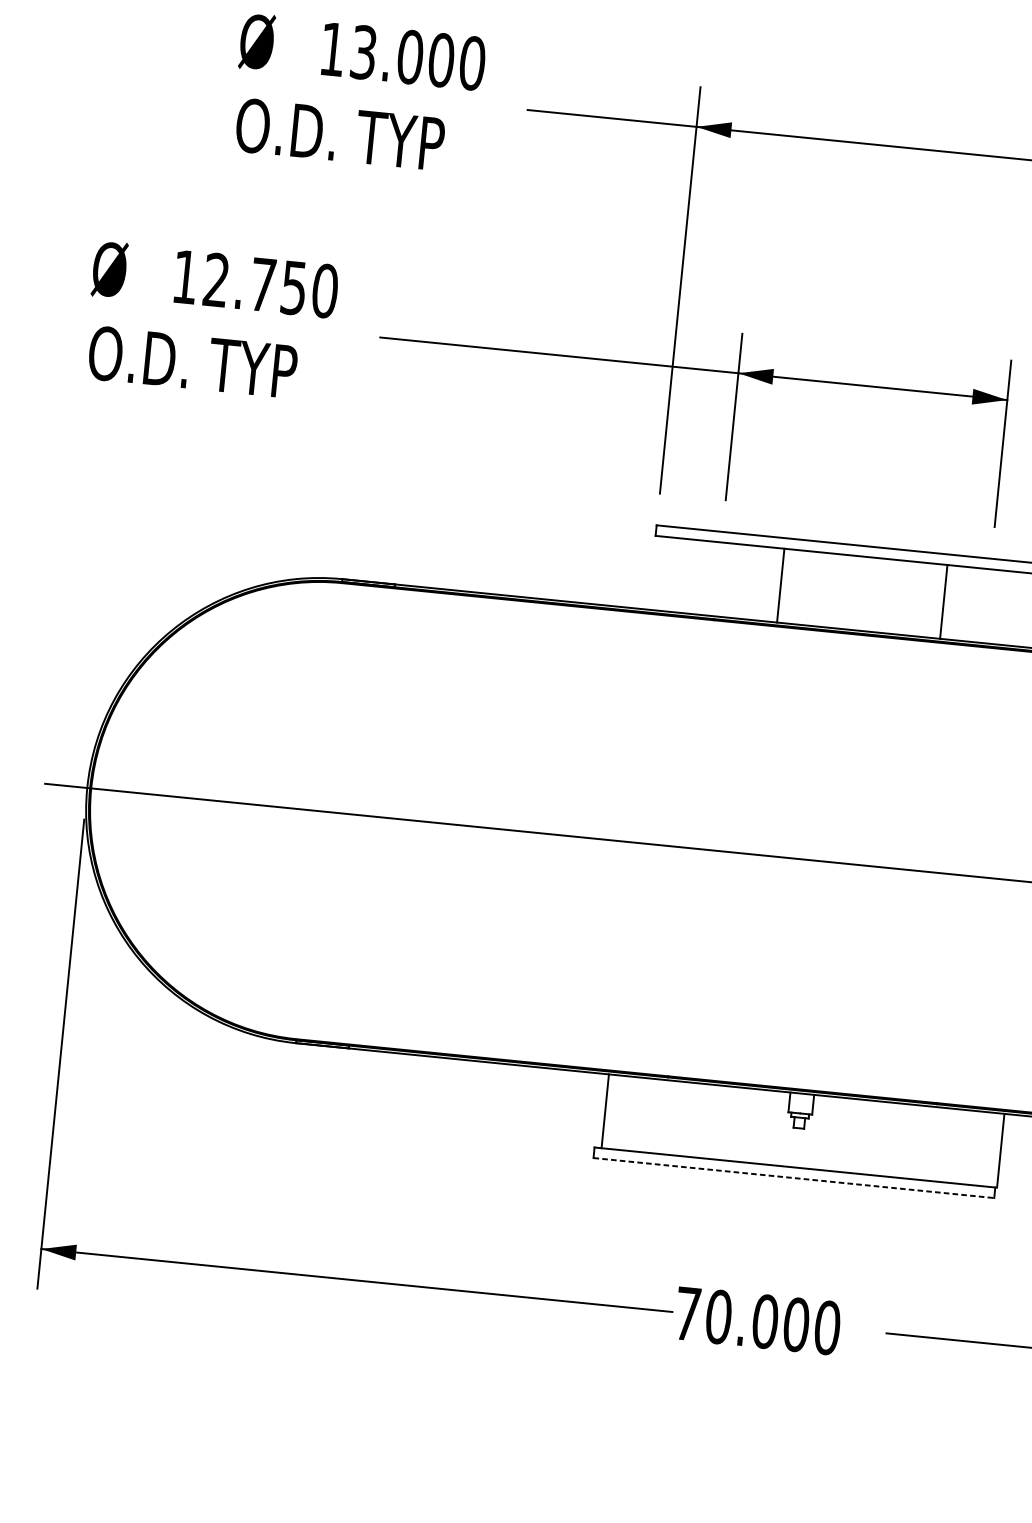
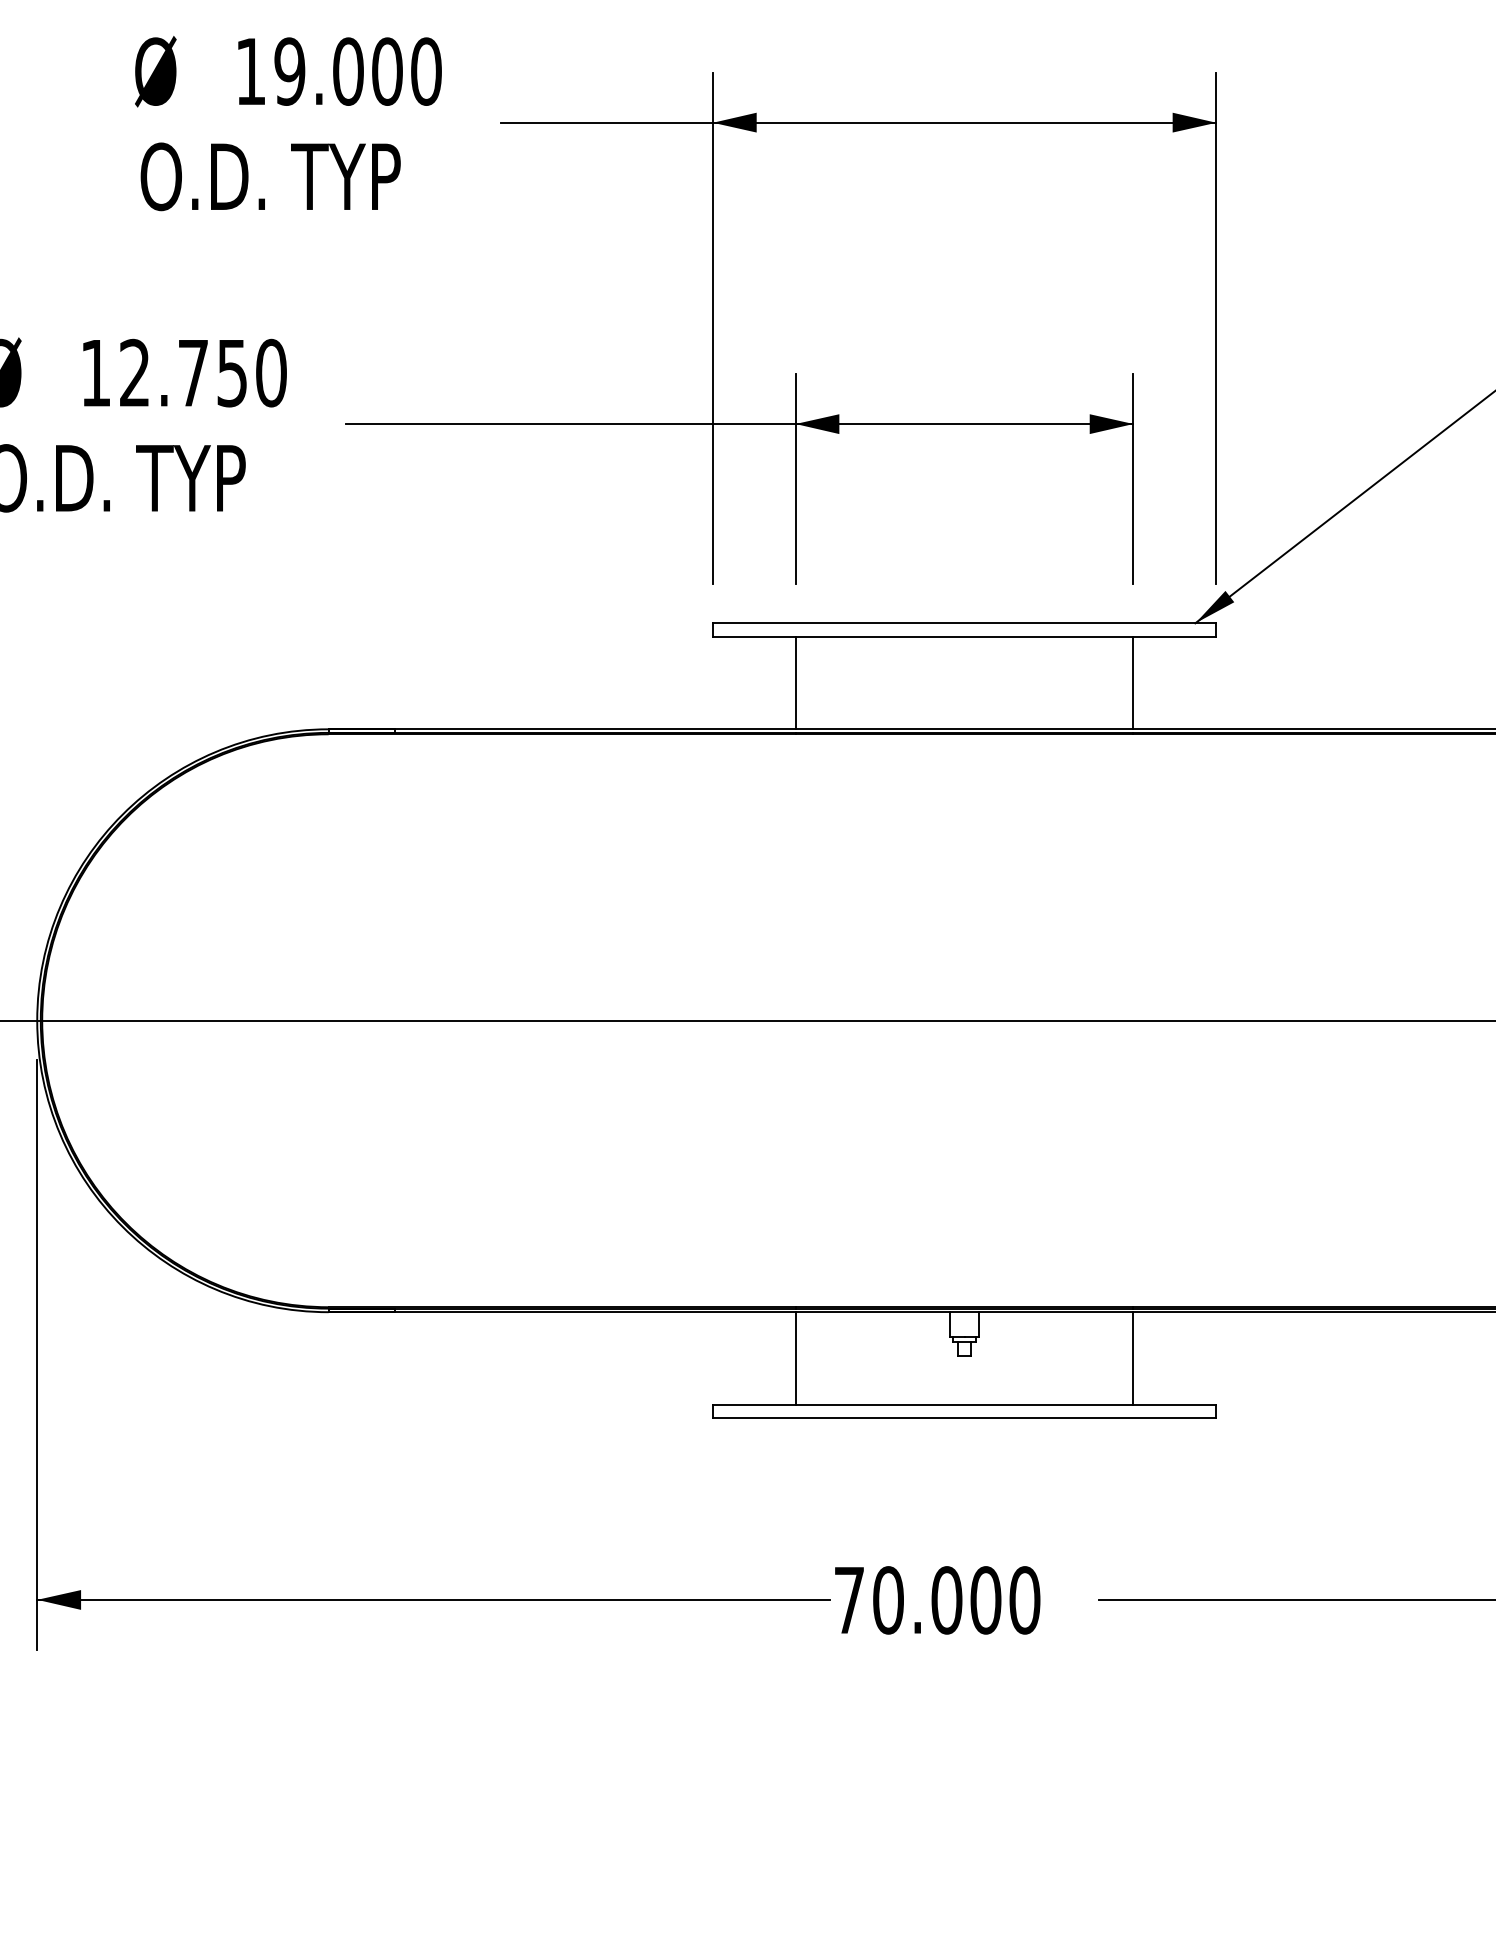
text: (363, 52) -> (289, 71), 13.000 -> 19.000
line: (780, 585) -> (795, 682), moved
line: (943, 601) -> (1133, 682), moved
line: (605, 1111) -> (795, 1358), moved
line: (1000, 1150) -> (1133, 1358), moved
line: (793, 1178) -> (964, 1418), dashed -> solid

